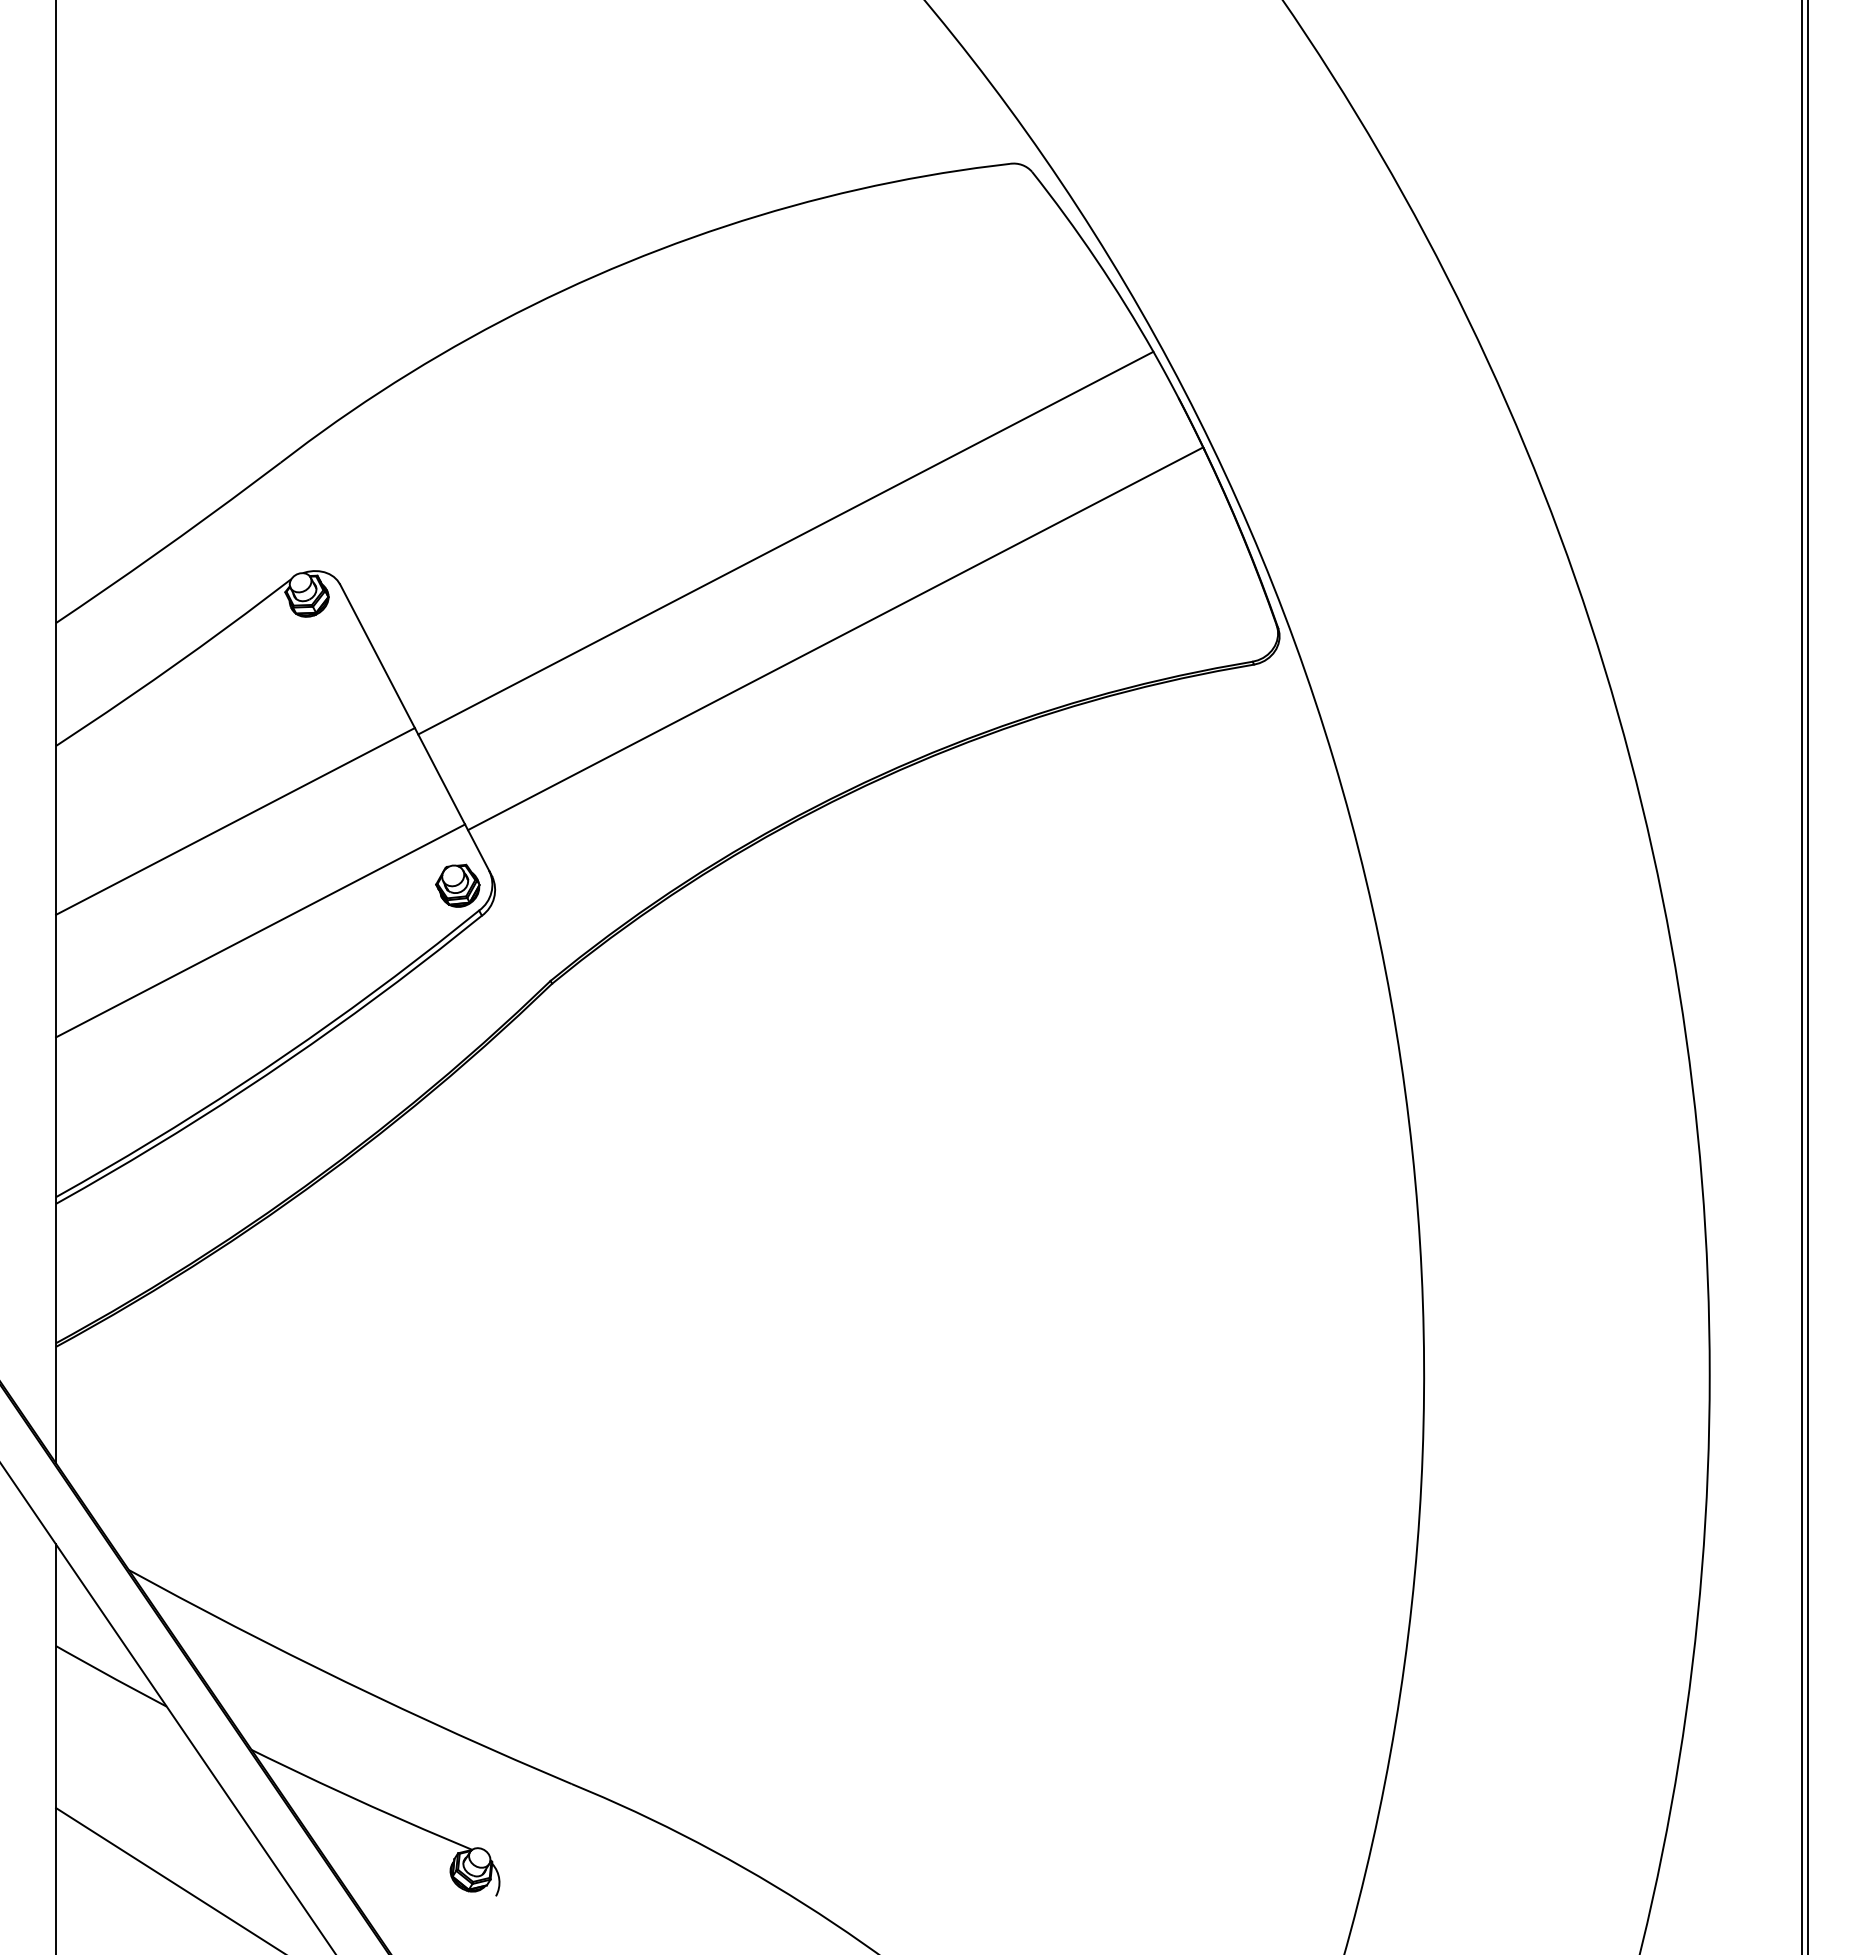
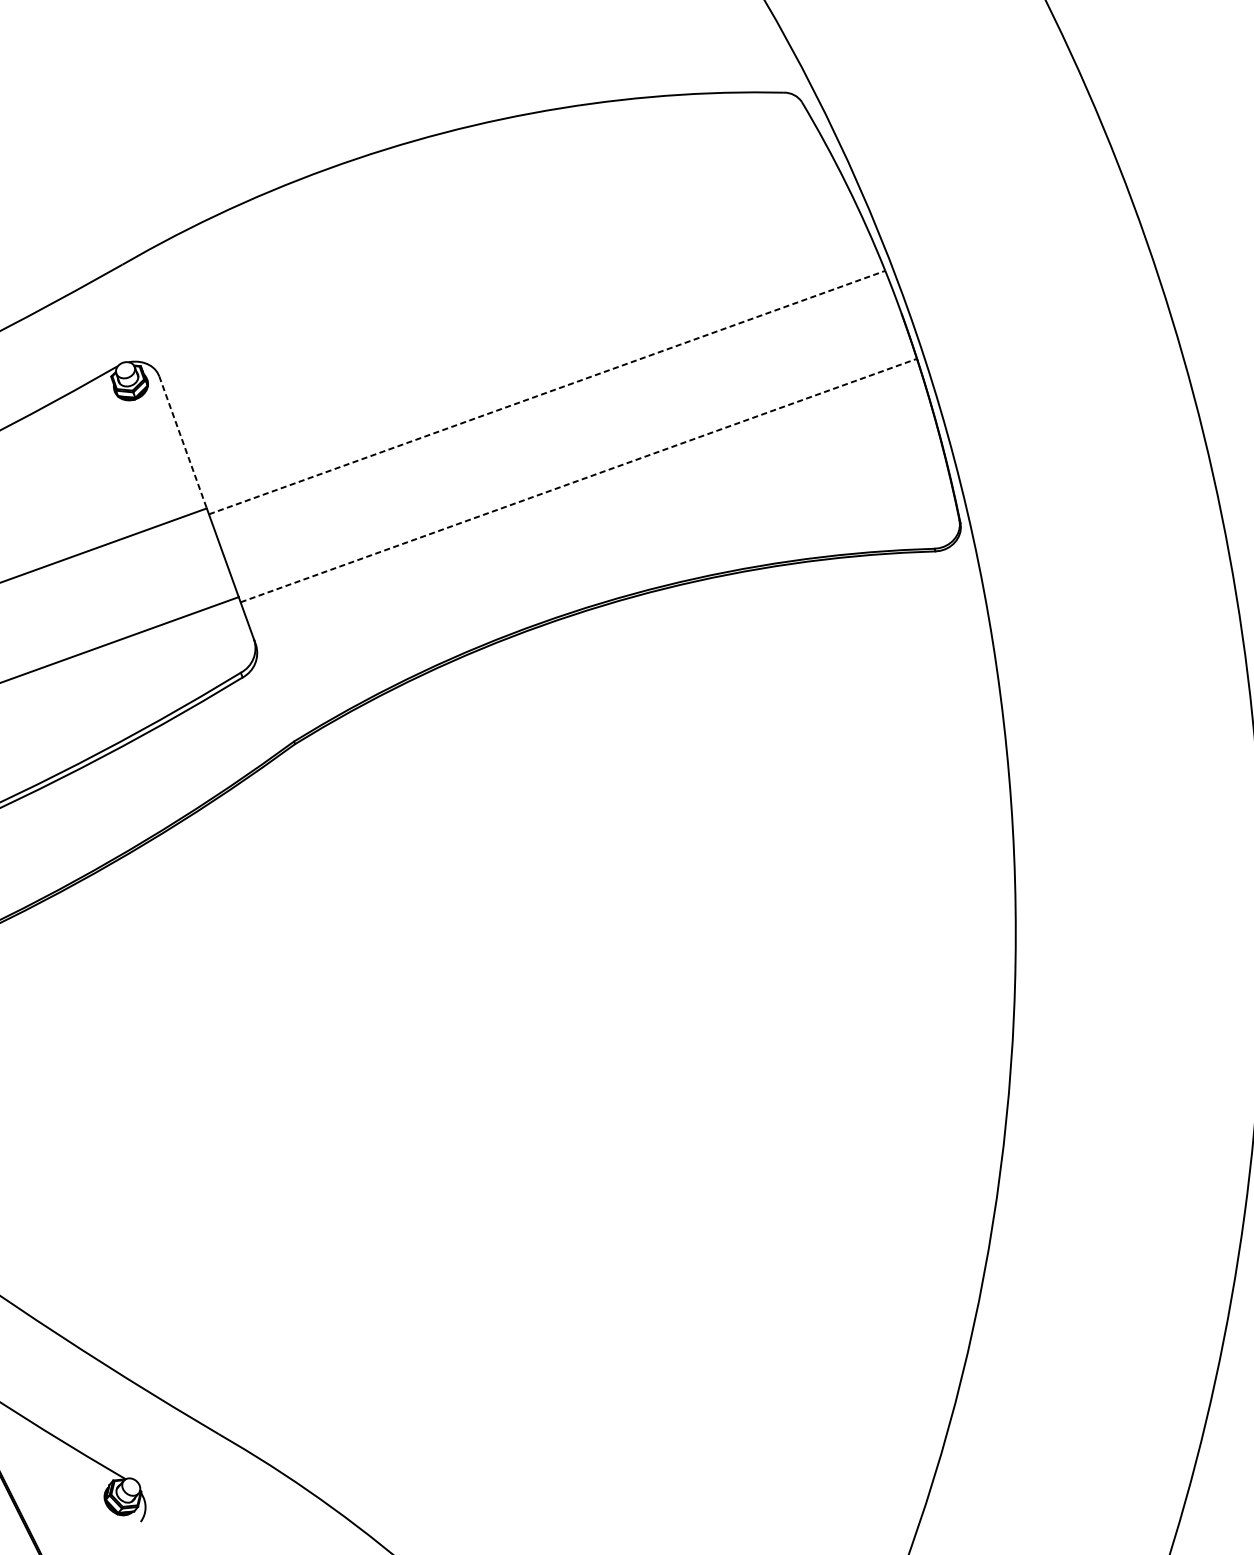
line: (786, 542) -> (547, 392), solid -> dashed
line: (836, 638) -> (579, 480), solid -> dashed
line: (377, 656) -> (183, 442), solid -> dashed
part: (457, 885) -> (225, 648), removed

